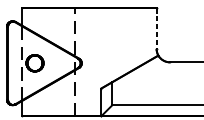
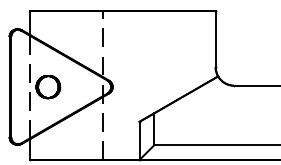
line: (156, 28) -> (215, 39), dashed -> solid

